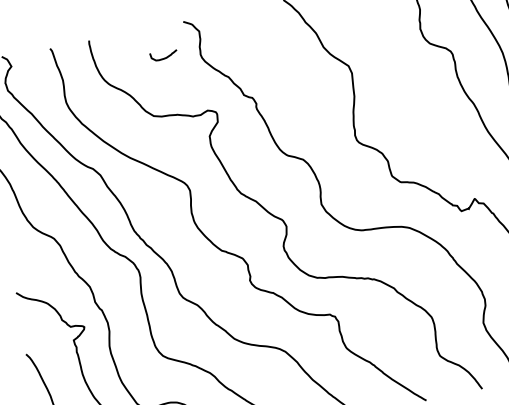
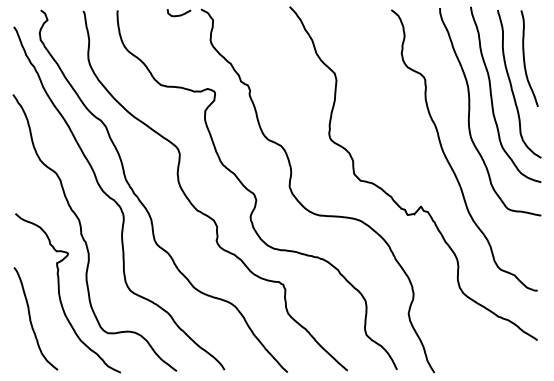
curve: (164, 57) -> (179, 14), moved

